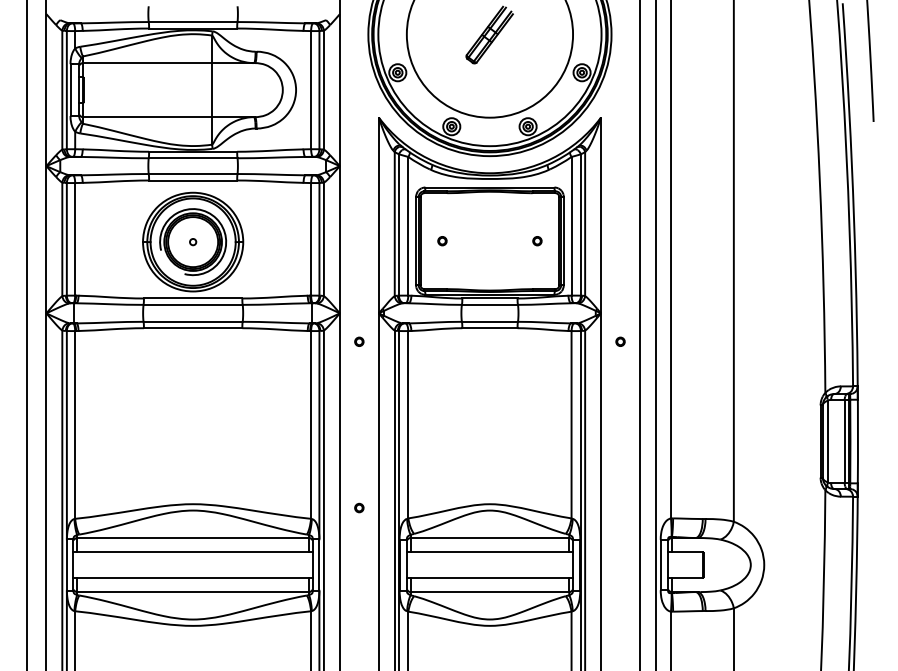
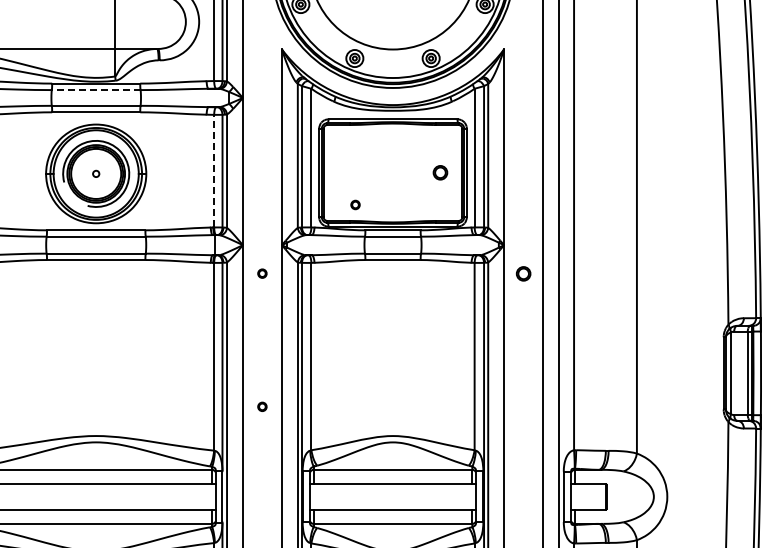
line: (192, 158) -> (95, 90), solid -> dashed
line: (311, 238) -> (214, 170), solid -> dashed
part: (442, 241) -> (355, 205), moved
part: (537, 241) -> (440, 173), size x1.6
part: (620, 341) -> (523, 273), size x1.6
part: (359, 507) -> (262, 406), moved

